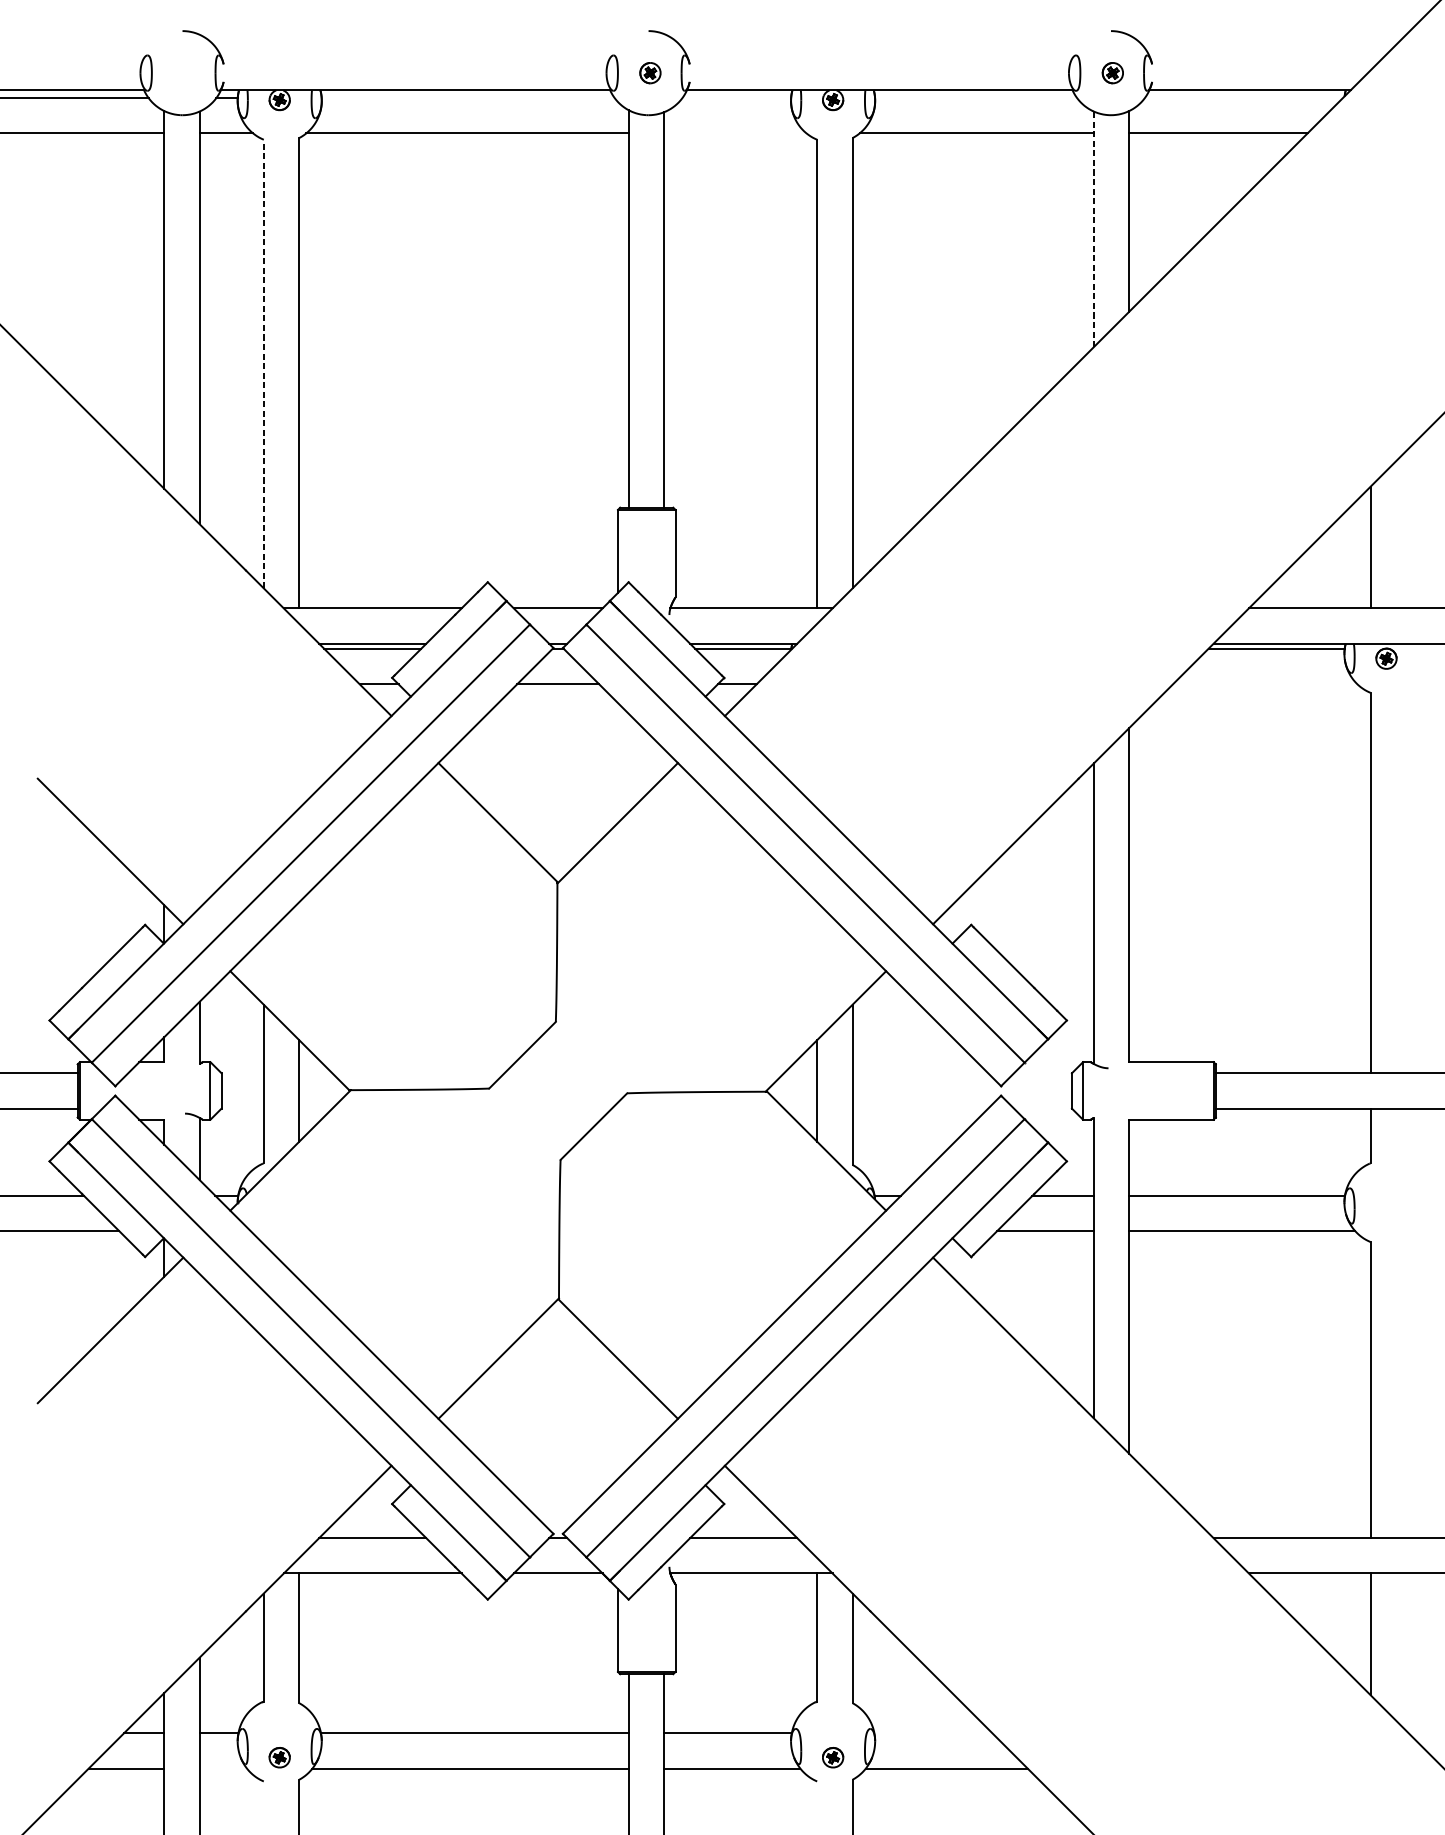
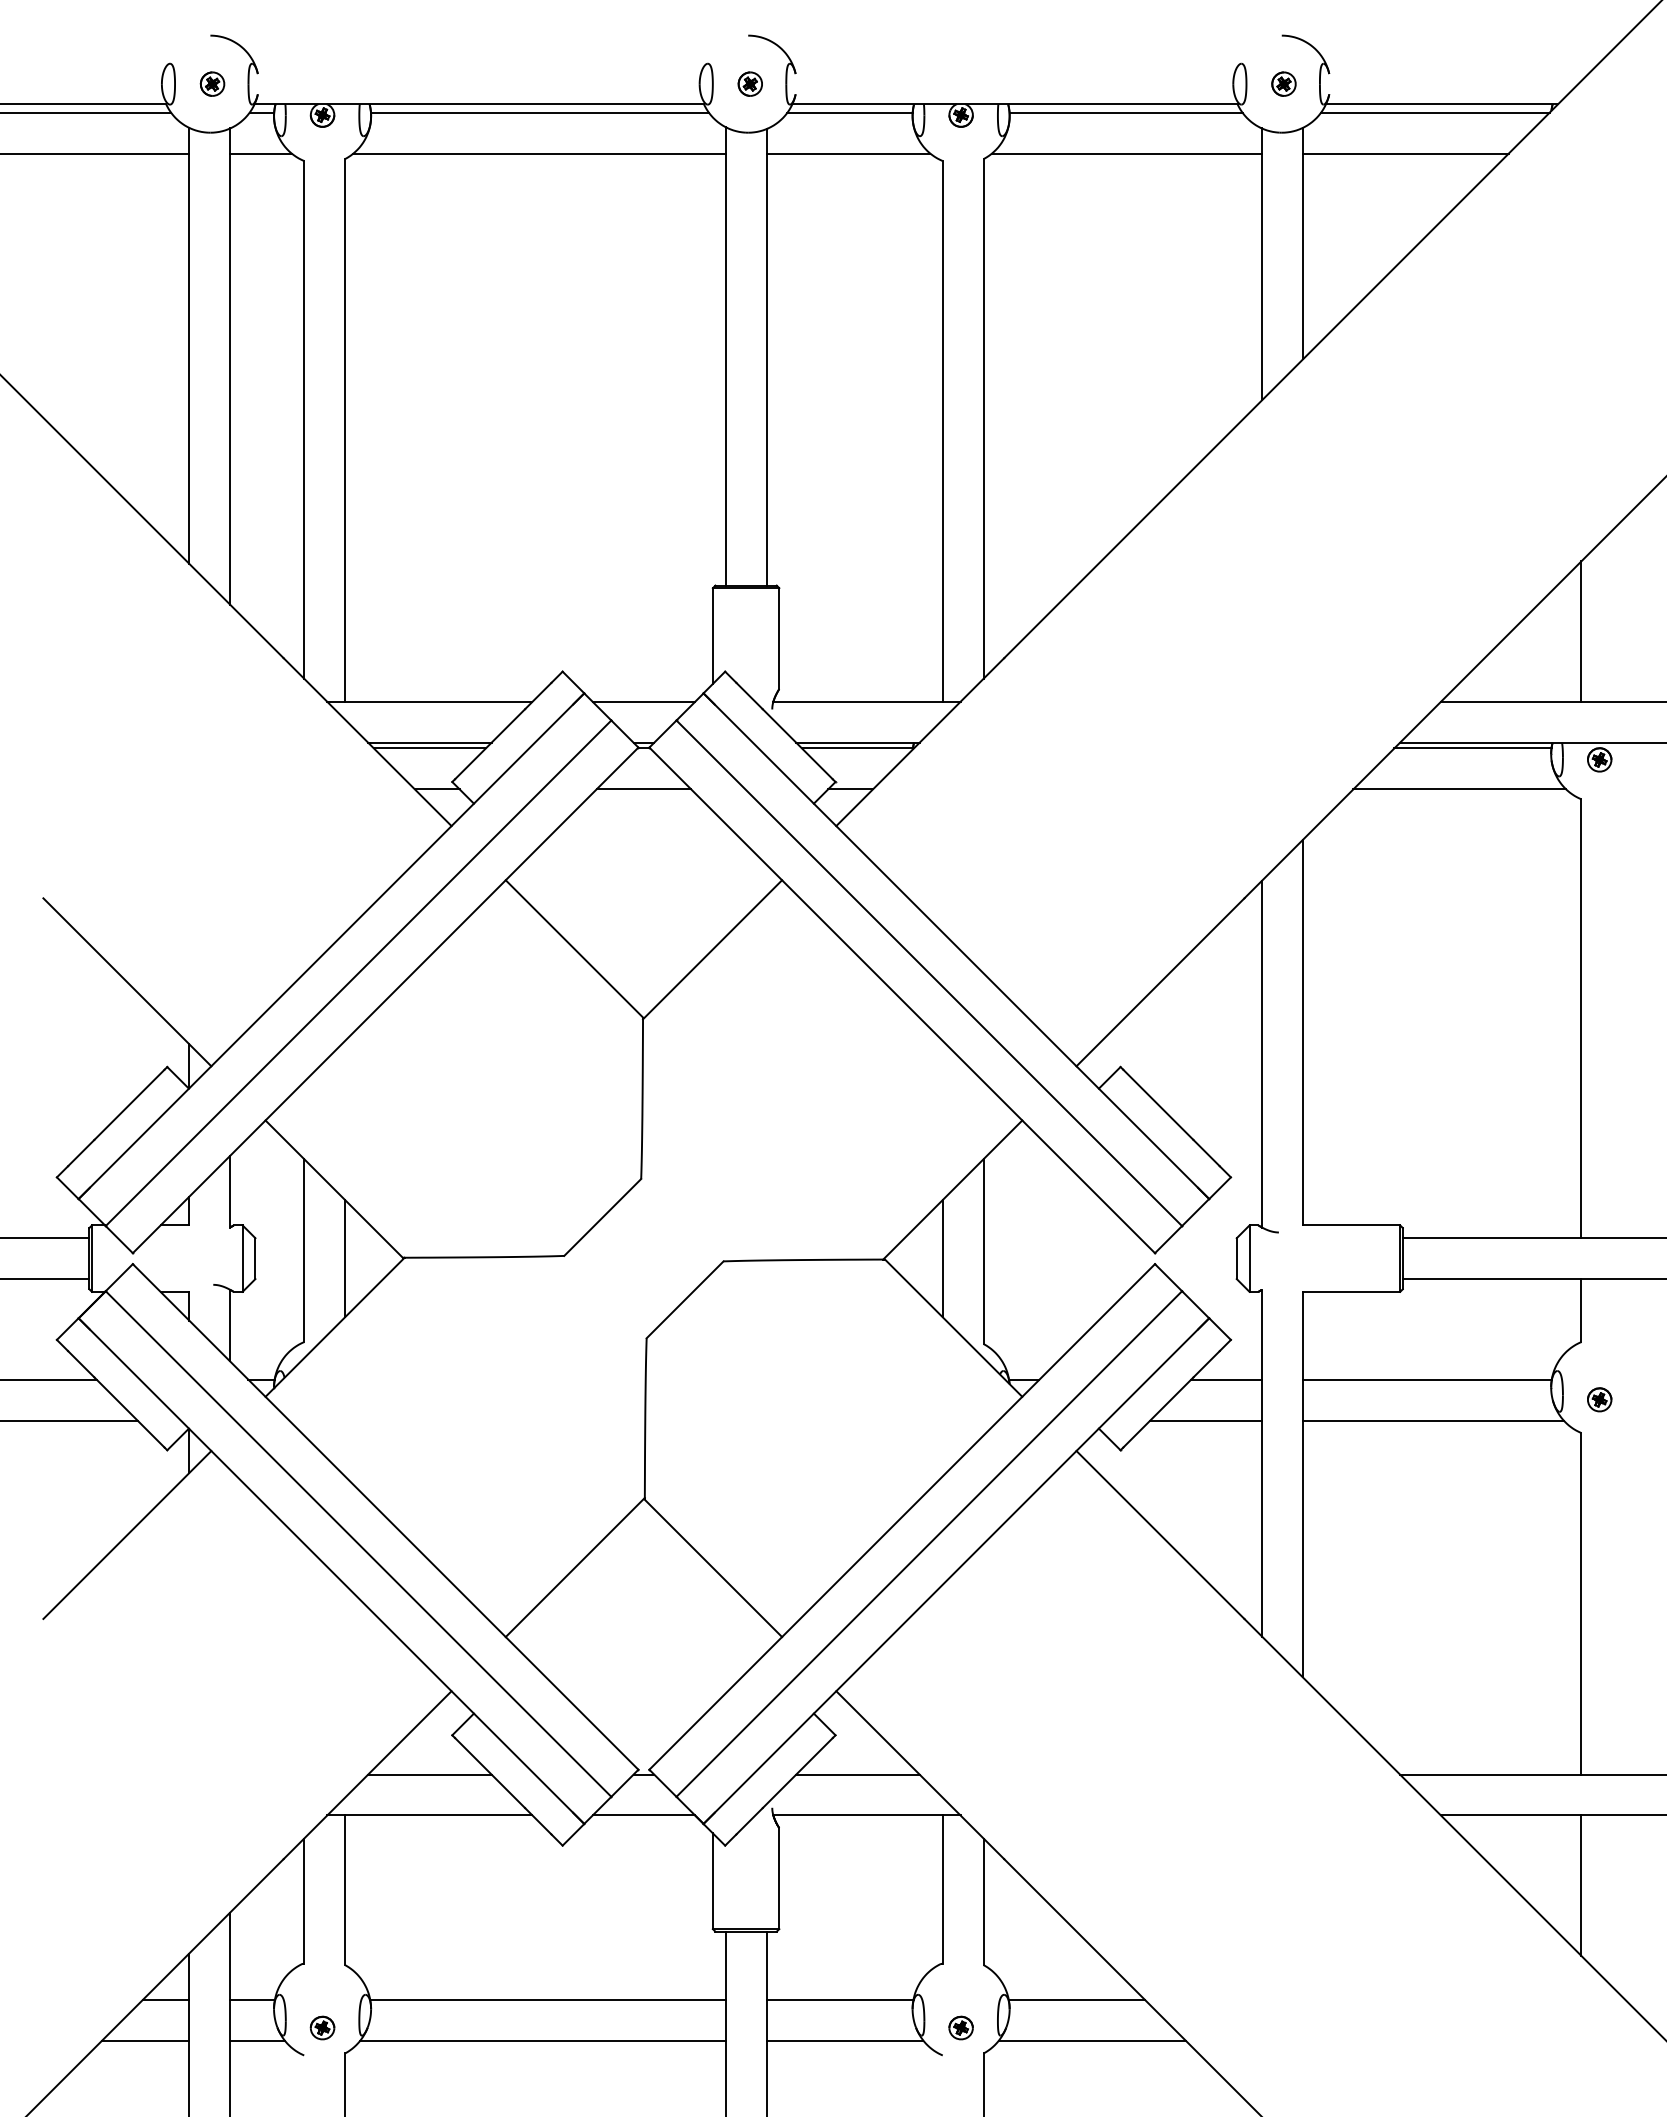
part: (184, 72) -> (212, 83), added
line: (468, 97) -> (540, 112), added
line: (736, 97) -> (849, 112), added
line: (975, 97) -> (1125, 112), added
line: (1243, 97) -> (1434, 112), added
line: (735, 133) -> (848, 153), added
line: (1094, 229) -> (1262, 264), dashed -> solid
line: (264, 363) -> (304, 419), dashed -> solid
line: (1264, 684) -> (1459, 789), added
part: (1386, 1213) -> (1599, 1399), added
line: (933, 1732) -> (1076, 1999), added
line: (223, 1768) -> (257, 2040), added

